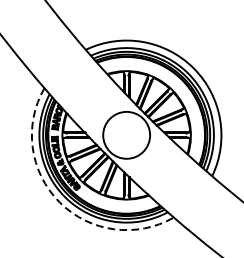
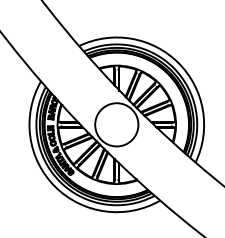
arc: (60, 202) -> (55, 186), dashed -> solid

